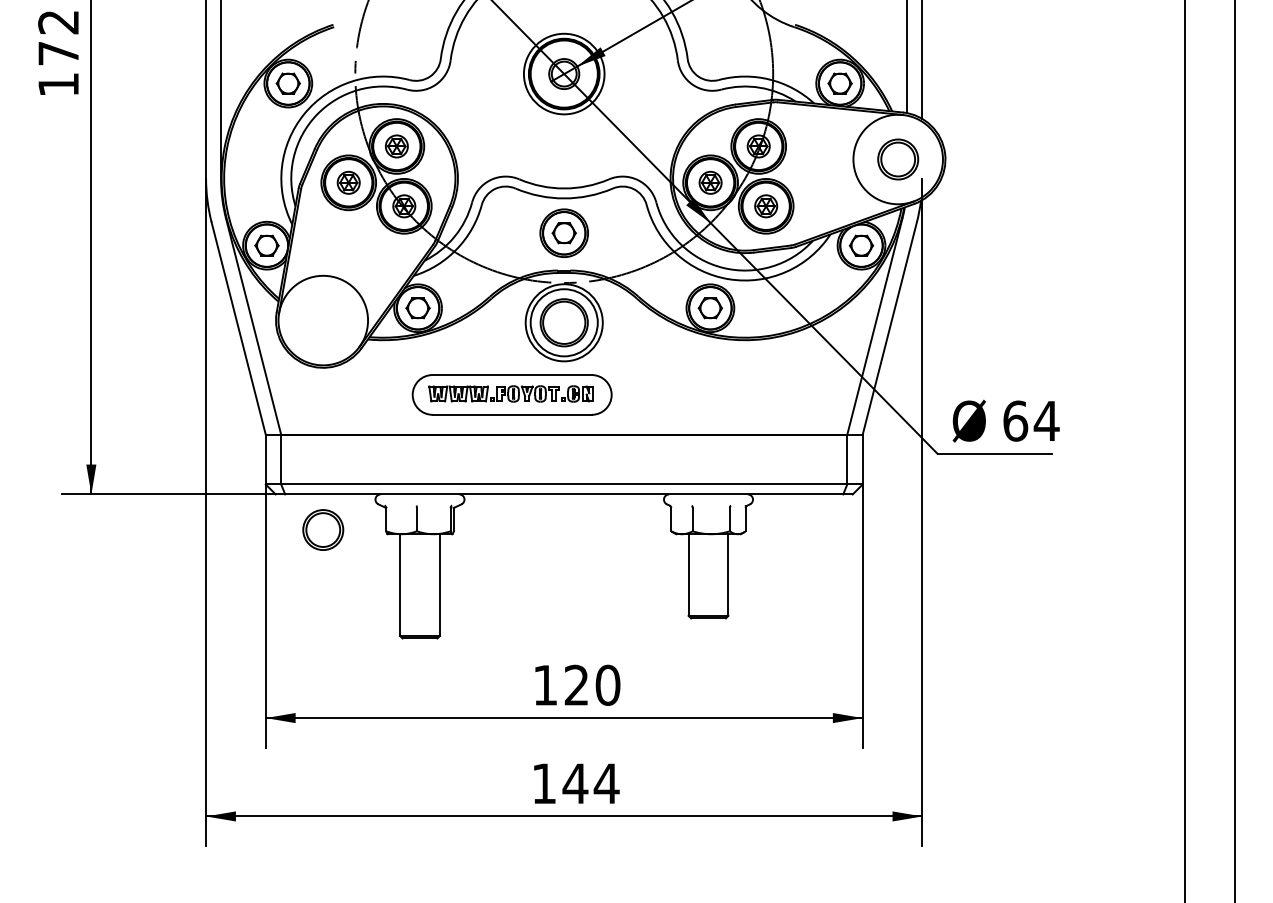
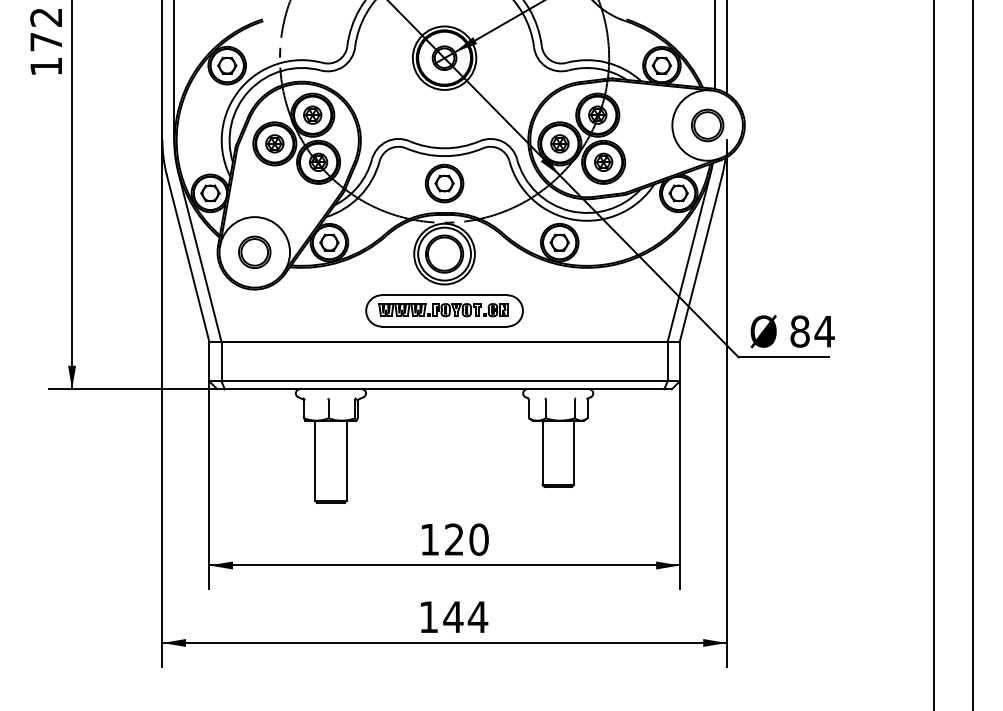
part: (512, 394) -> (444, 310), moved
text: (1014, 421) -> (799, 331), 64 -> 84
part: (322, 528) -> (254, 251), moved

